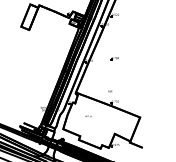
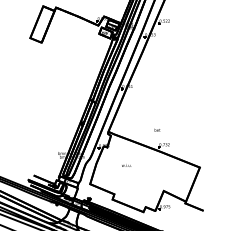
part: (114, 58) -> (163, 83), removed

